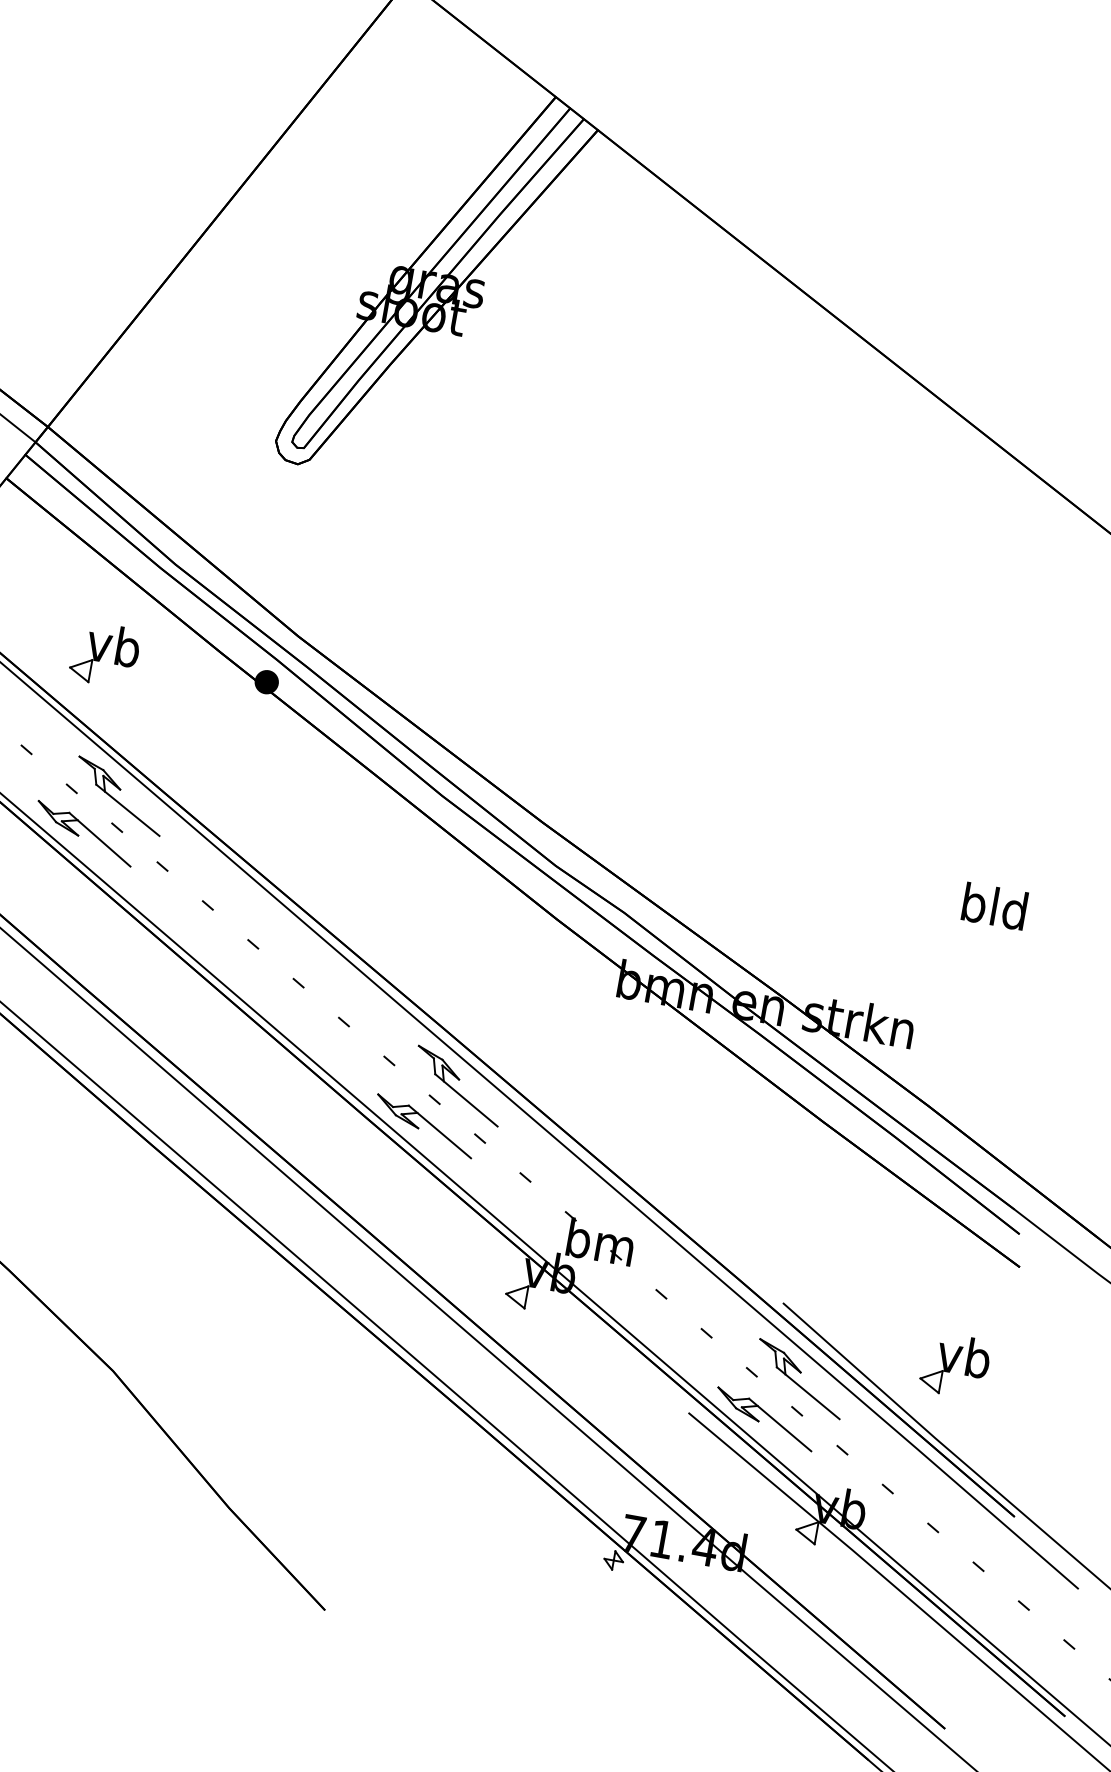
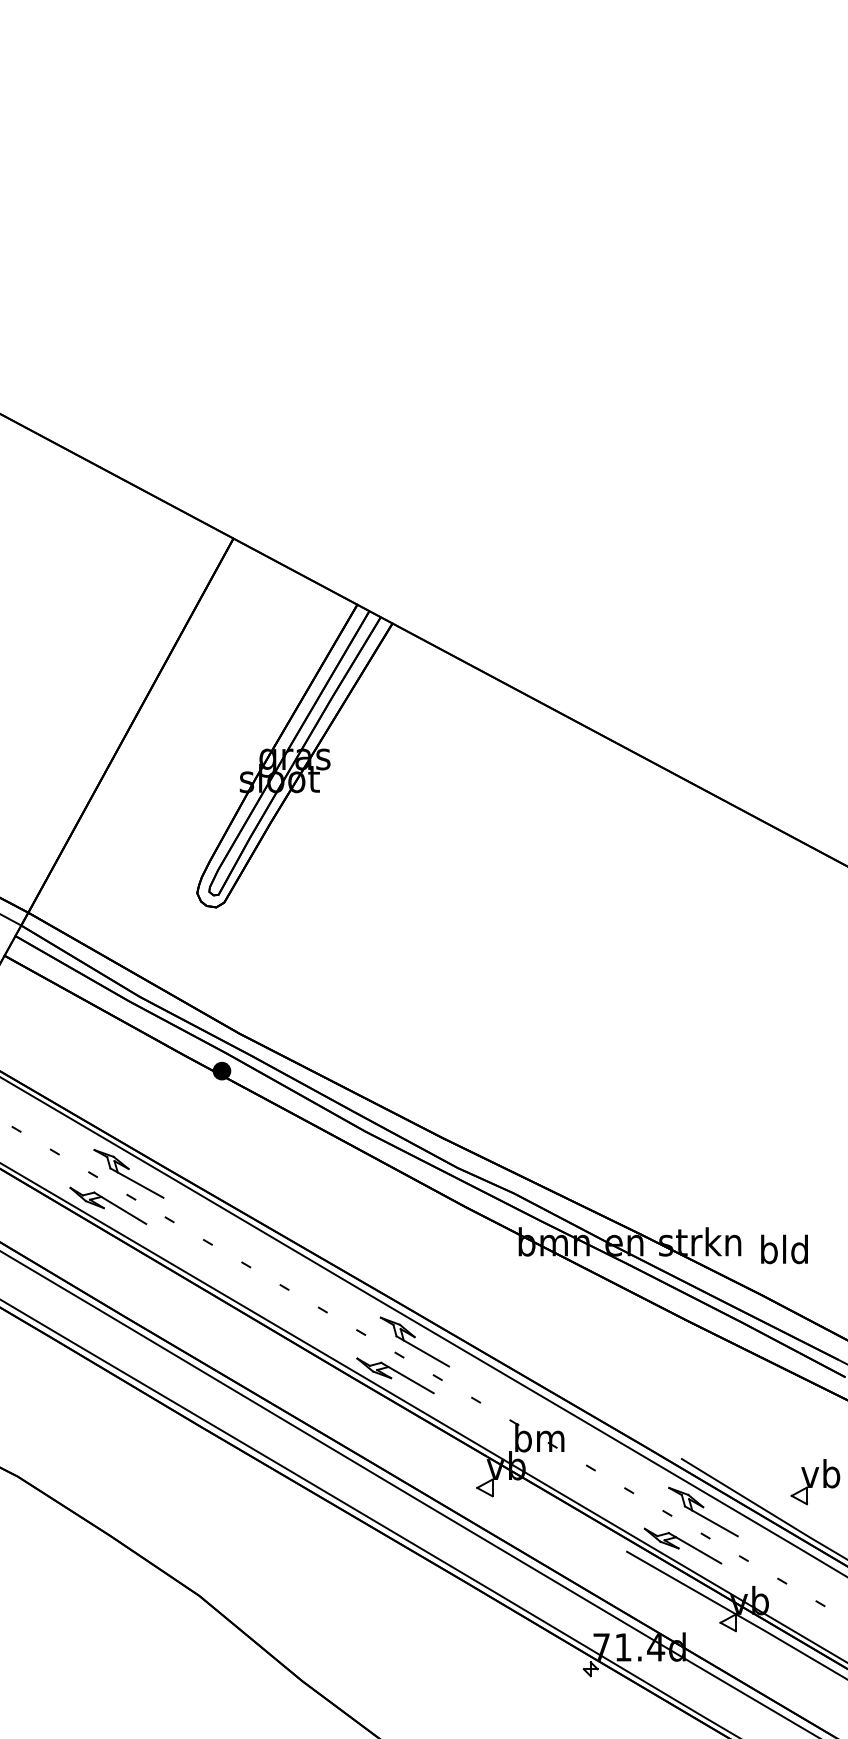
part: (104, 655) -> (99, 1072), removed
text: (994, 906) -> (784, 1249), moved

